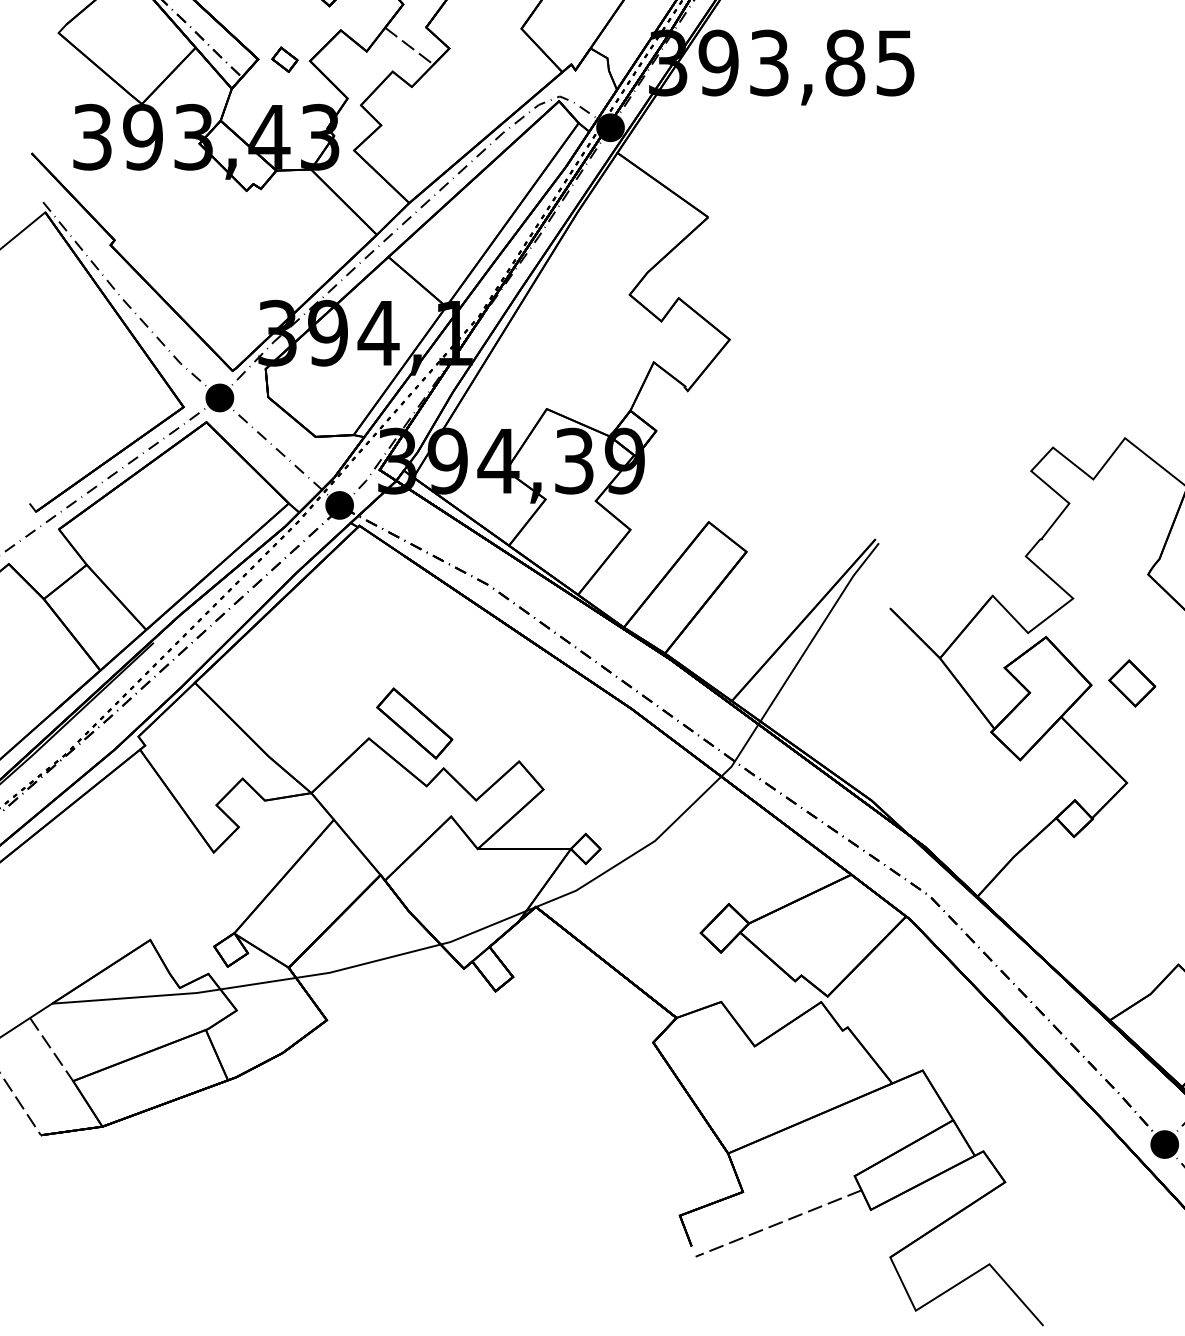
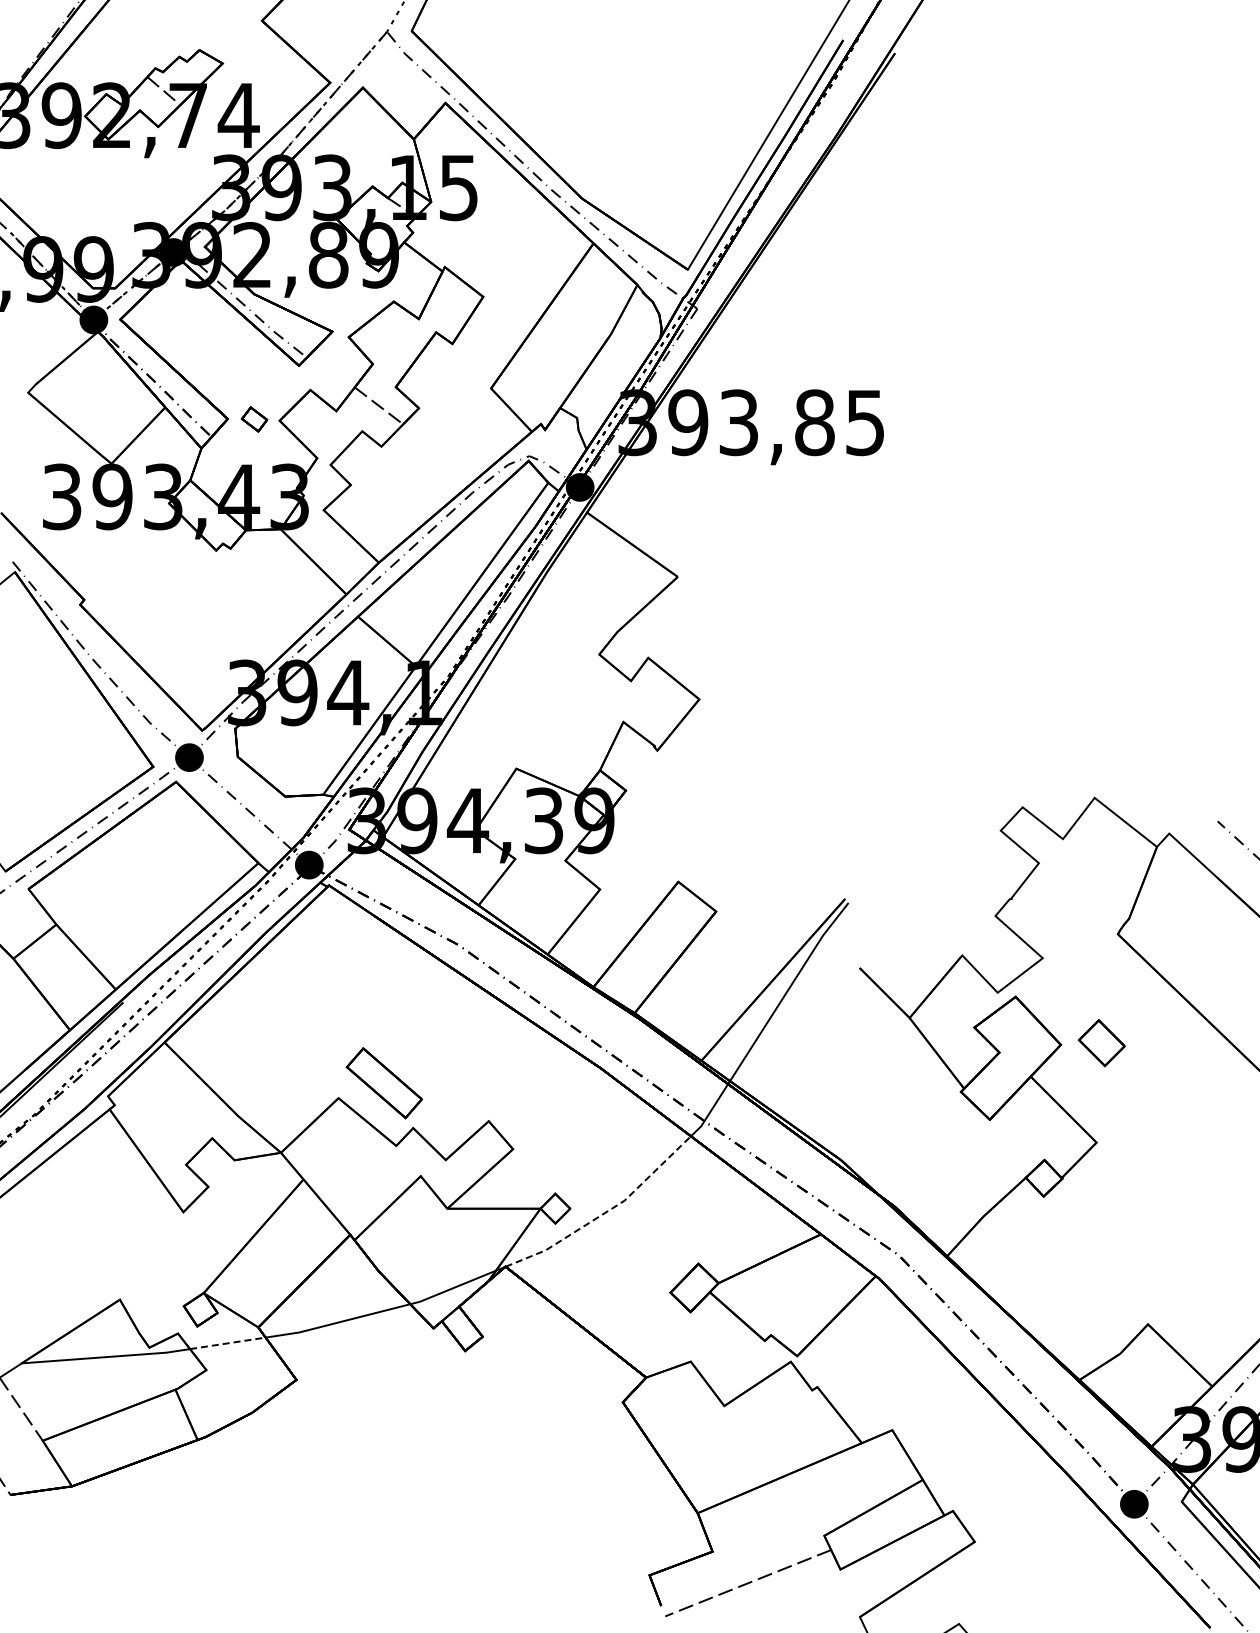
line: (636, 852) -> (606, 1212), solid -> dashed
line: (258, 983) -> (228, 1343), solid -> dashed

